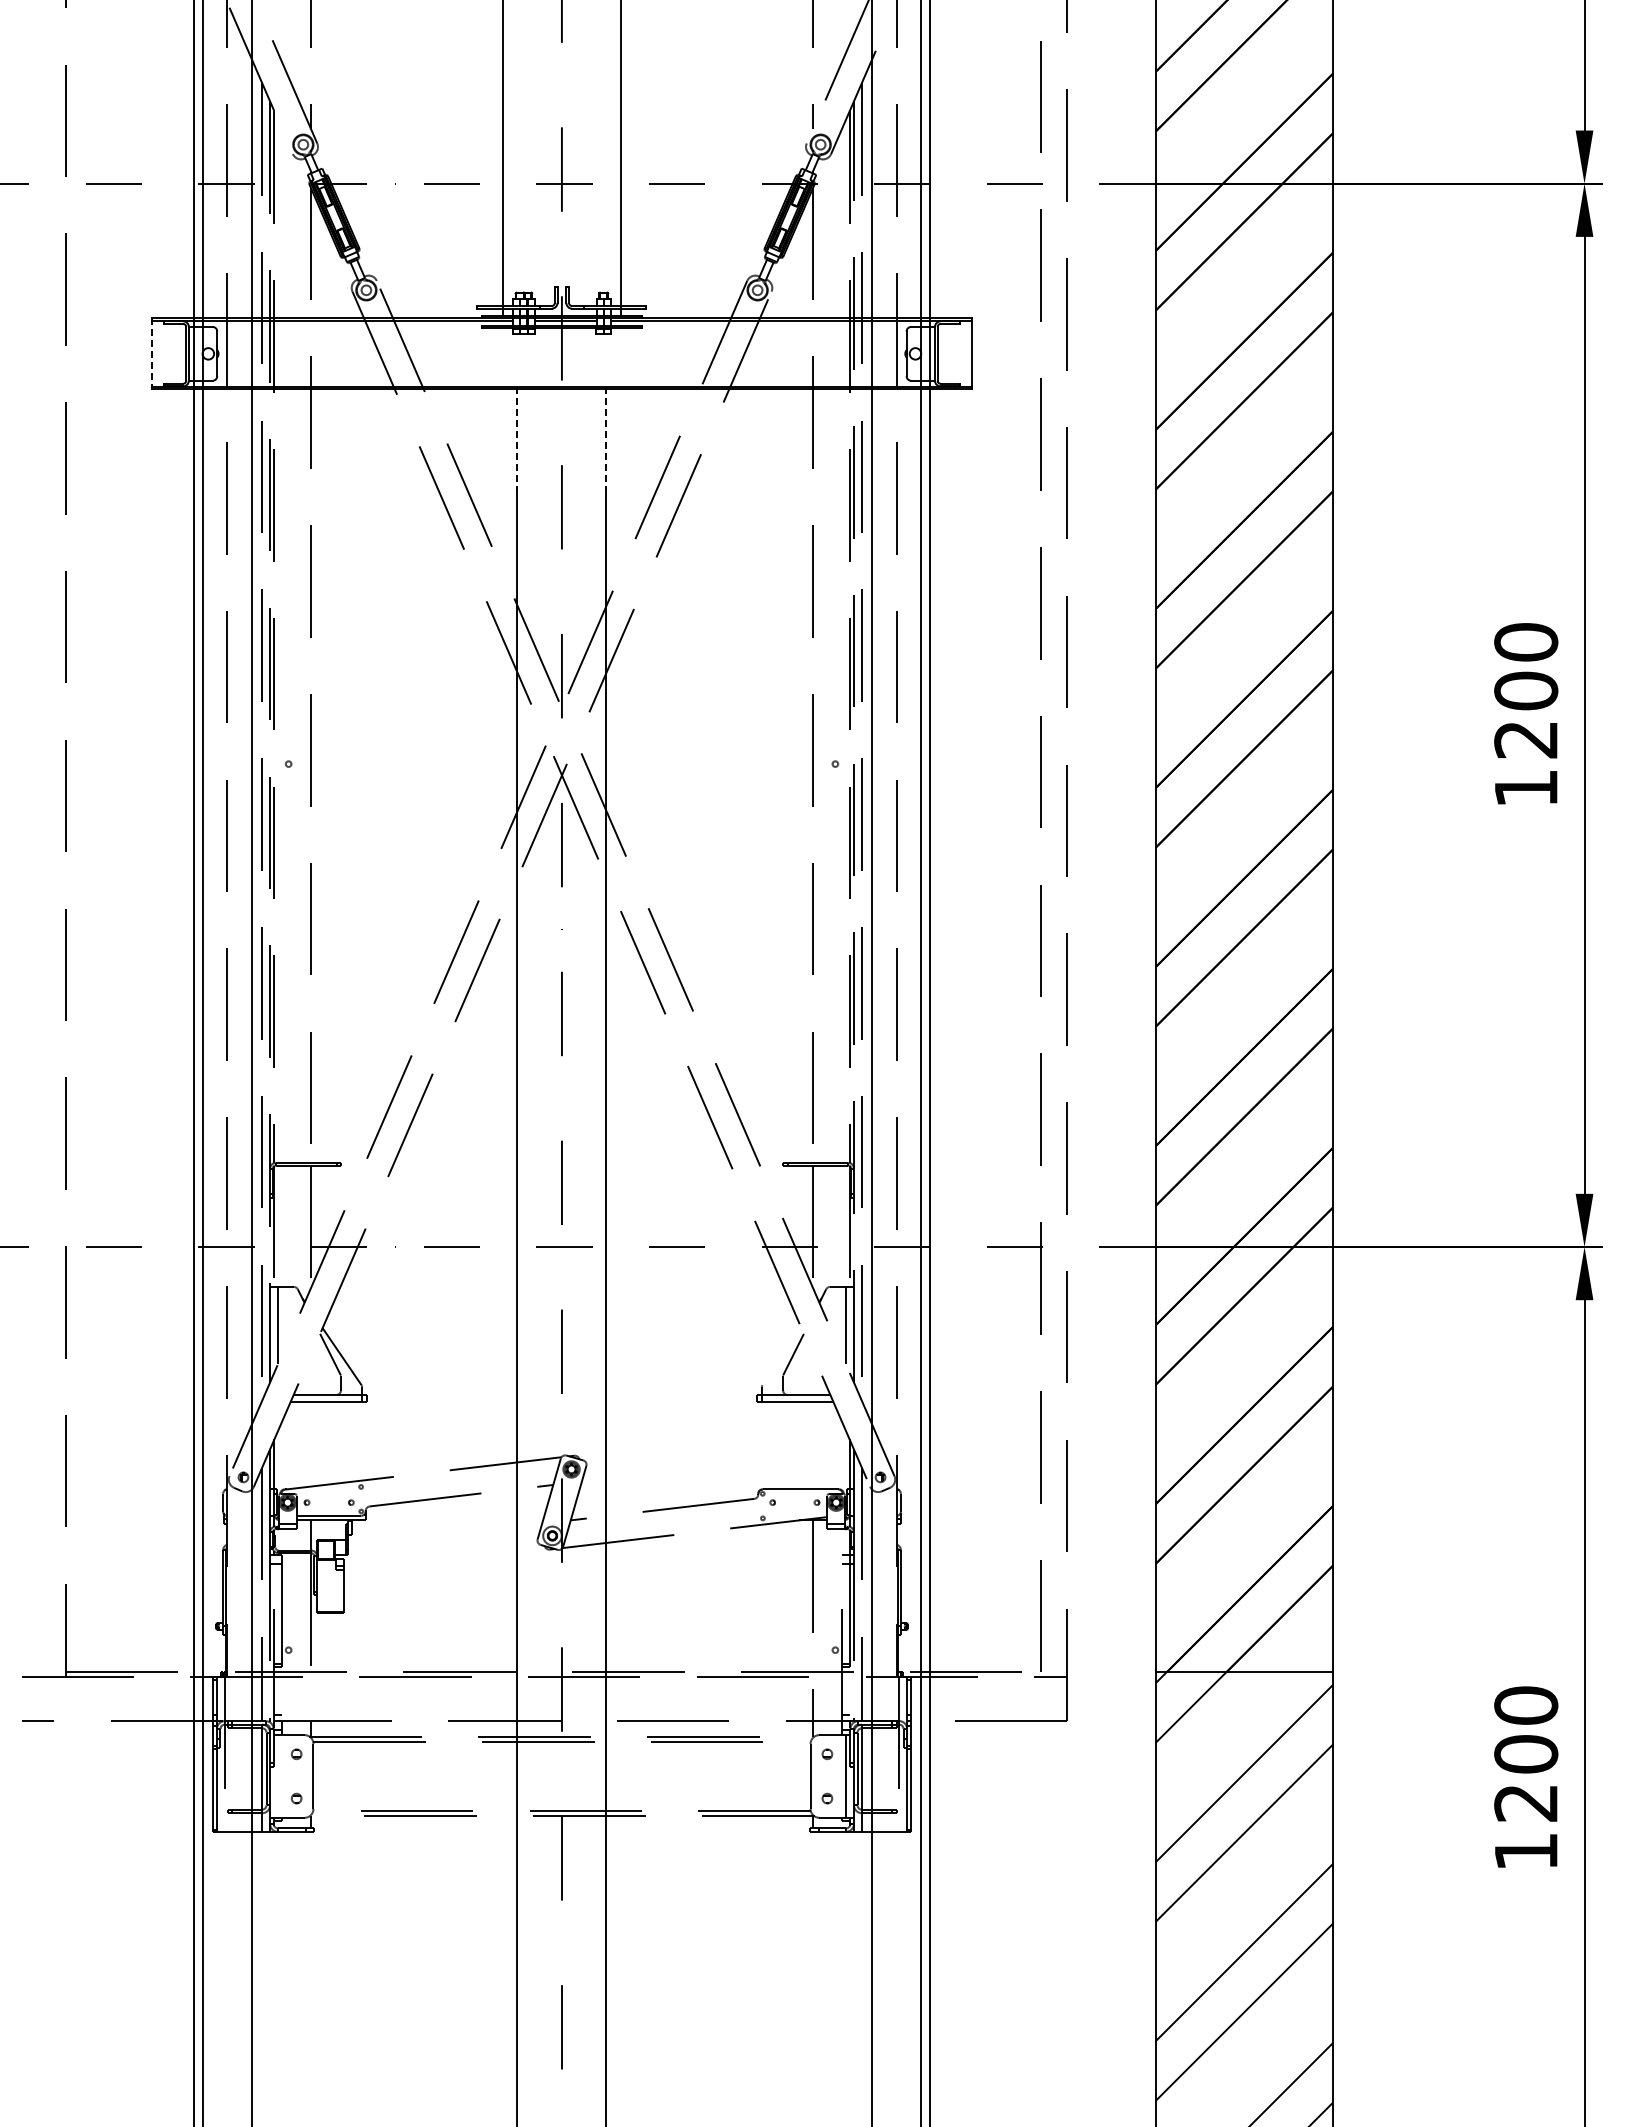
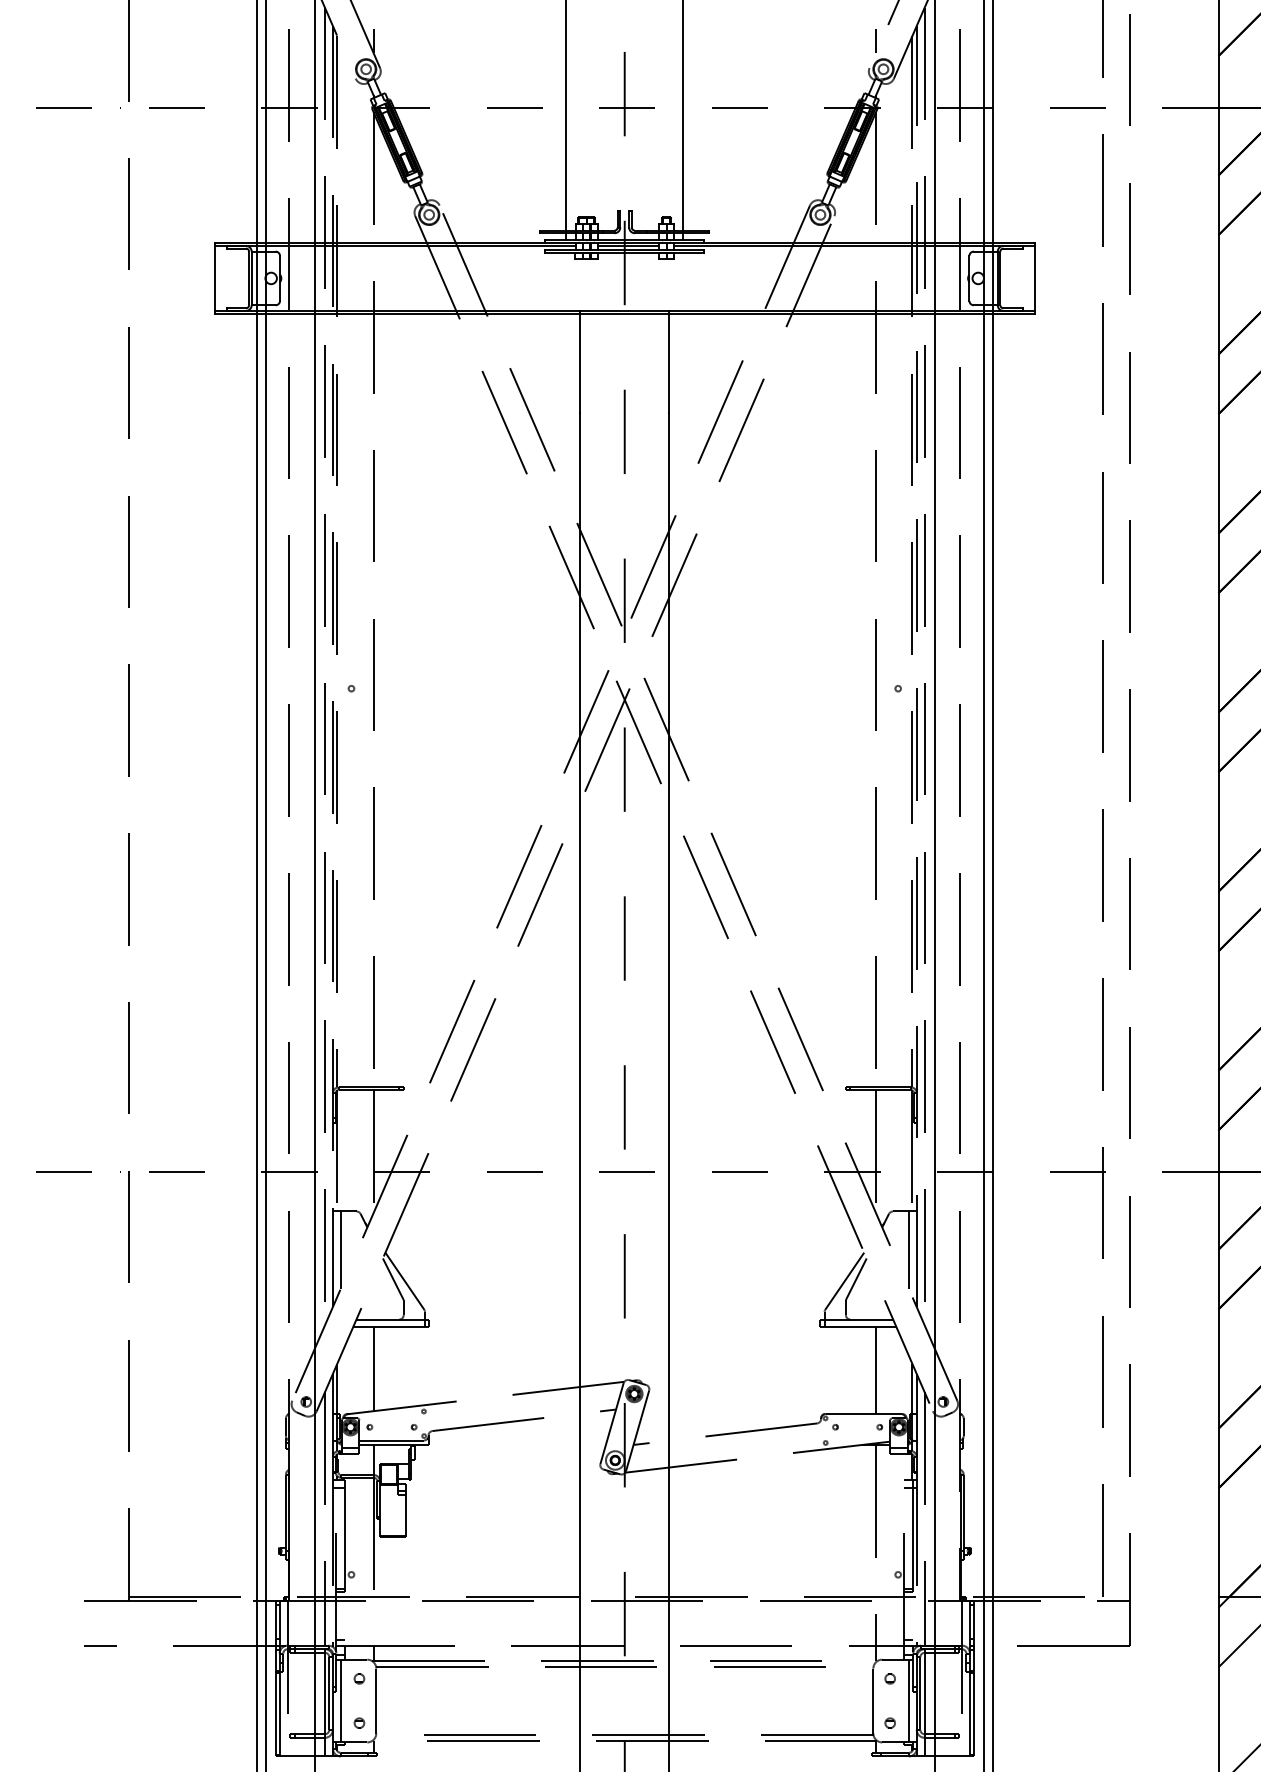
line: (152, 354) -> (215, 279), dashed -> solid
line: (517, 437) -> (580, 362), dashed -> solid
line: (605, 437) -> (668, 362), dashed -> solid
line: (781, 1356) -> (844, 1281), added
line: (310, 1444) -> (373, 1369), added
line: (813, 1445) -> (876, 1370), added
line: (277, 1776) -> (340, 1701), added

